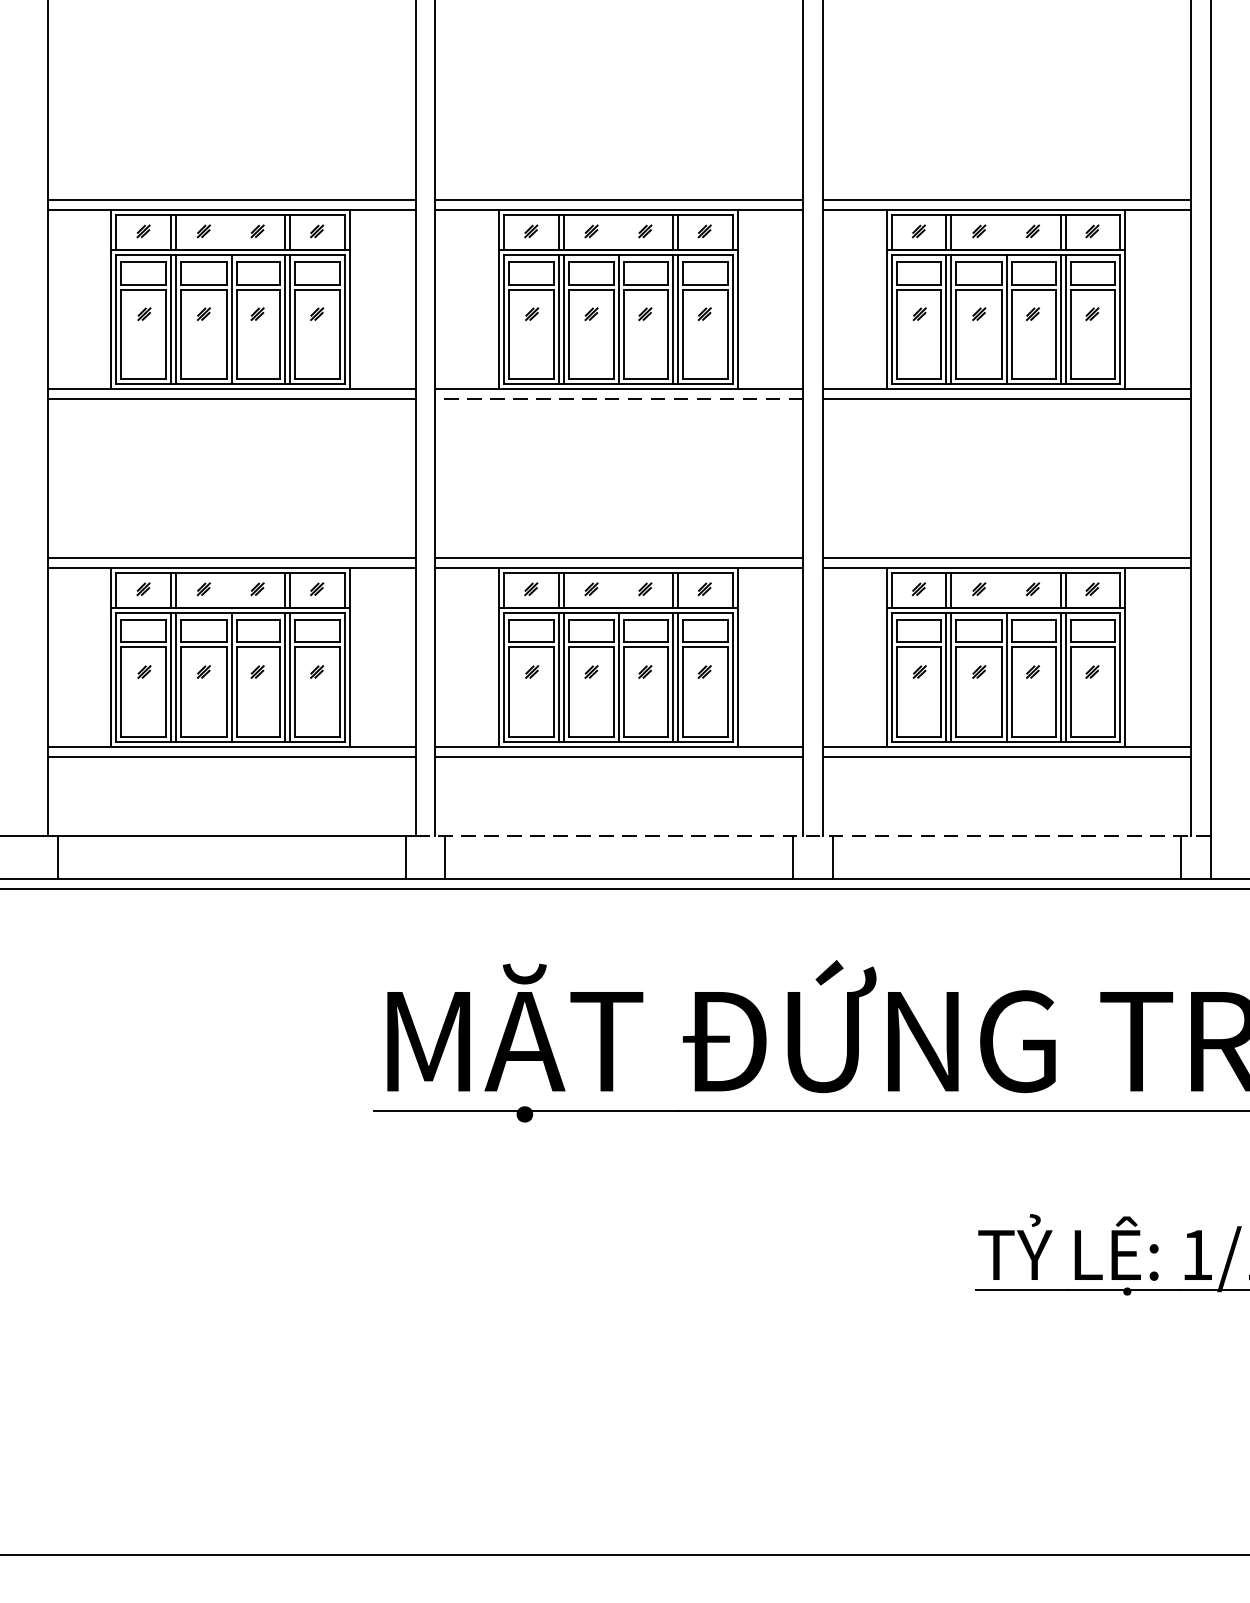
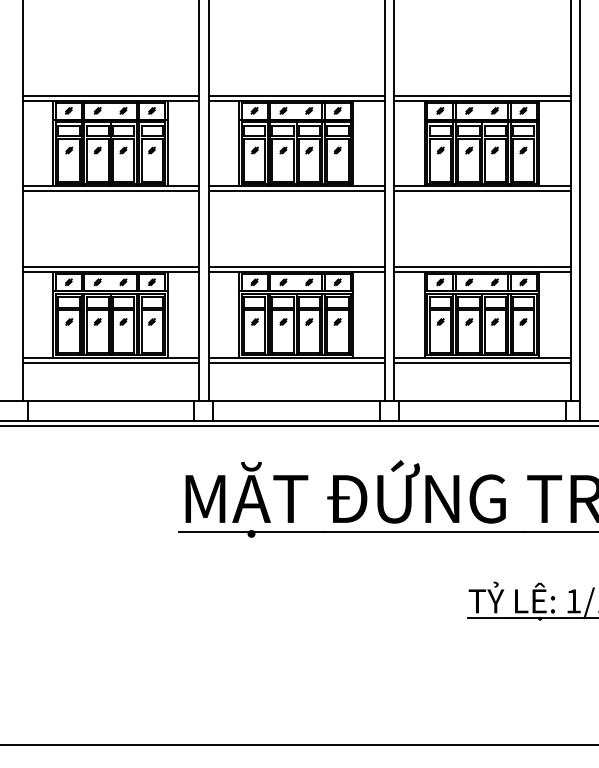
line: (618, 399) -> (296, 191), dashed -> solid
line: (812, 835) -> (389, 400), dashed -> solid

